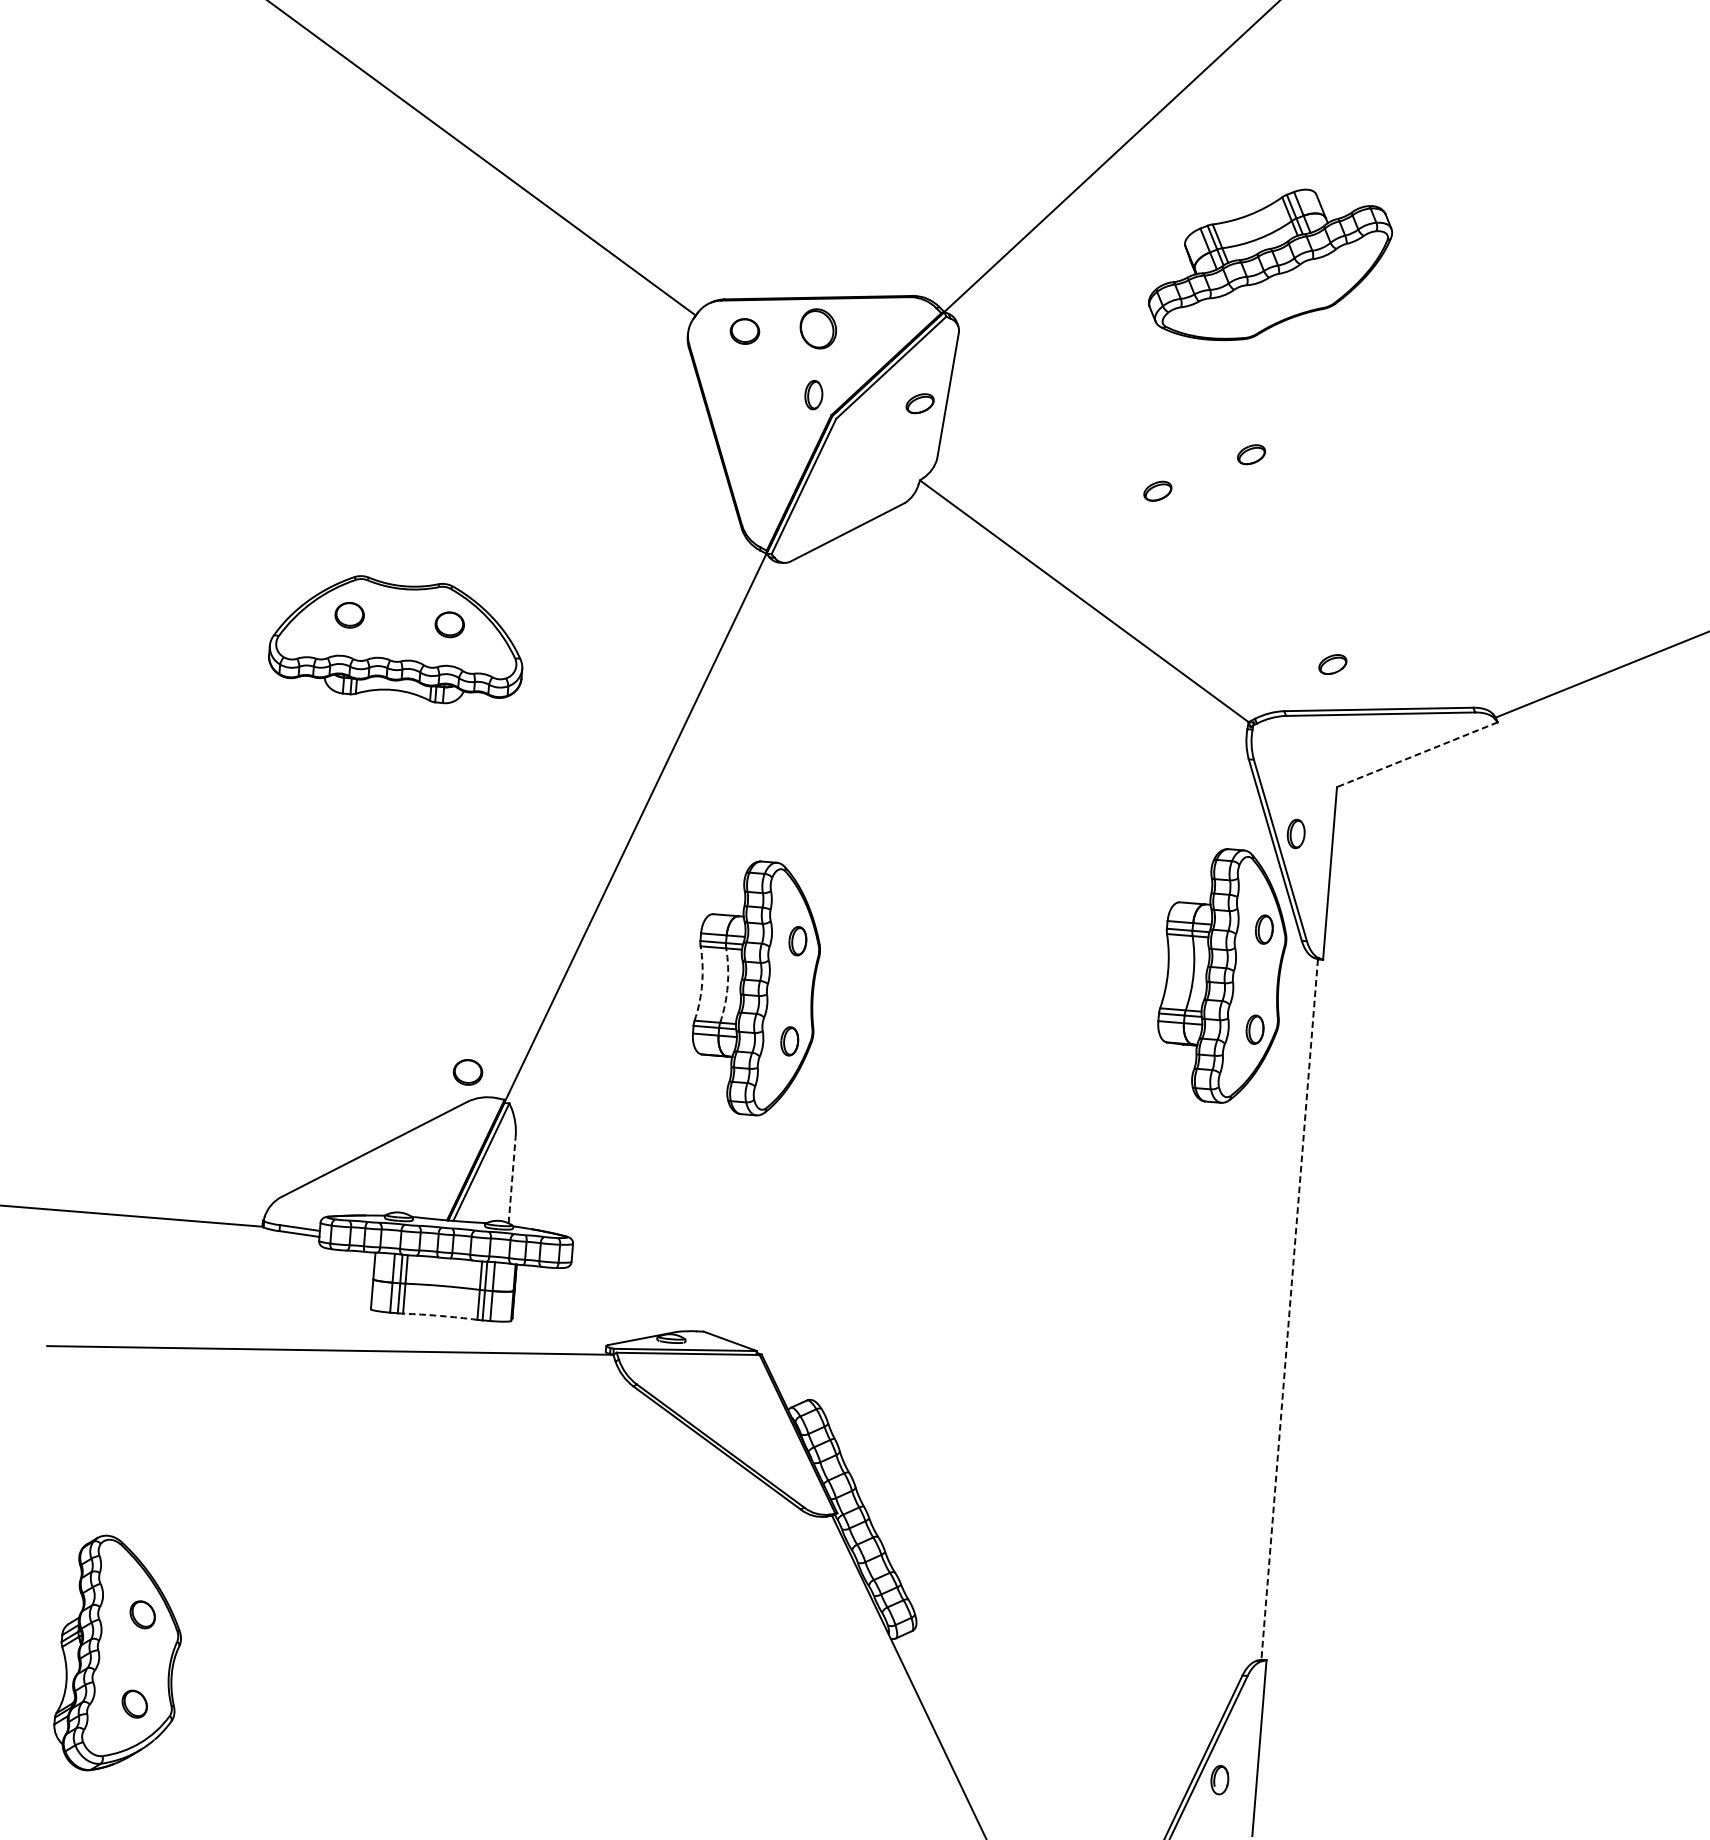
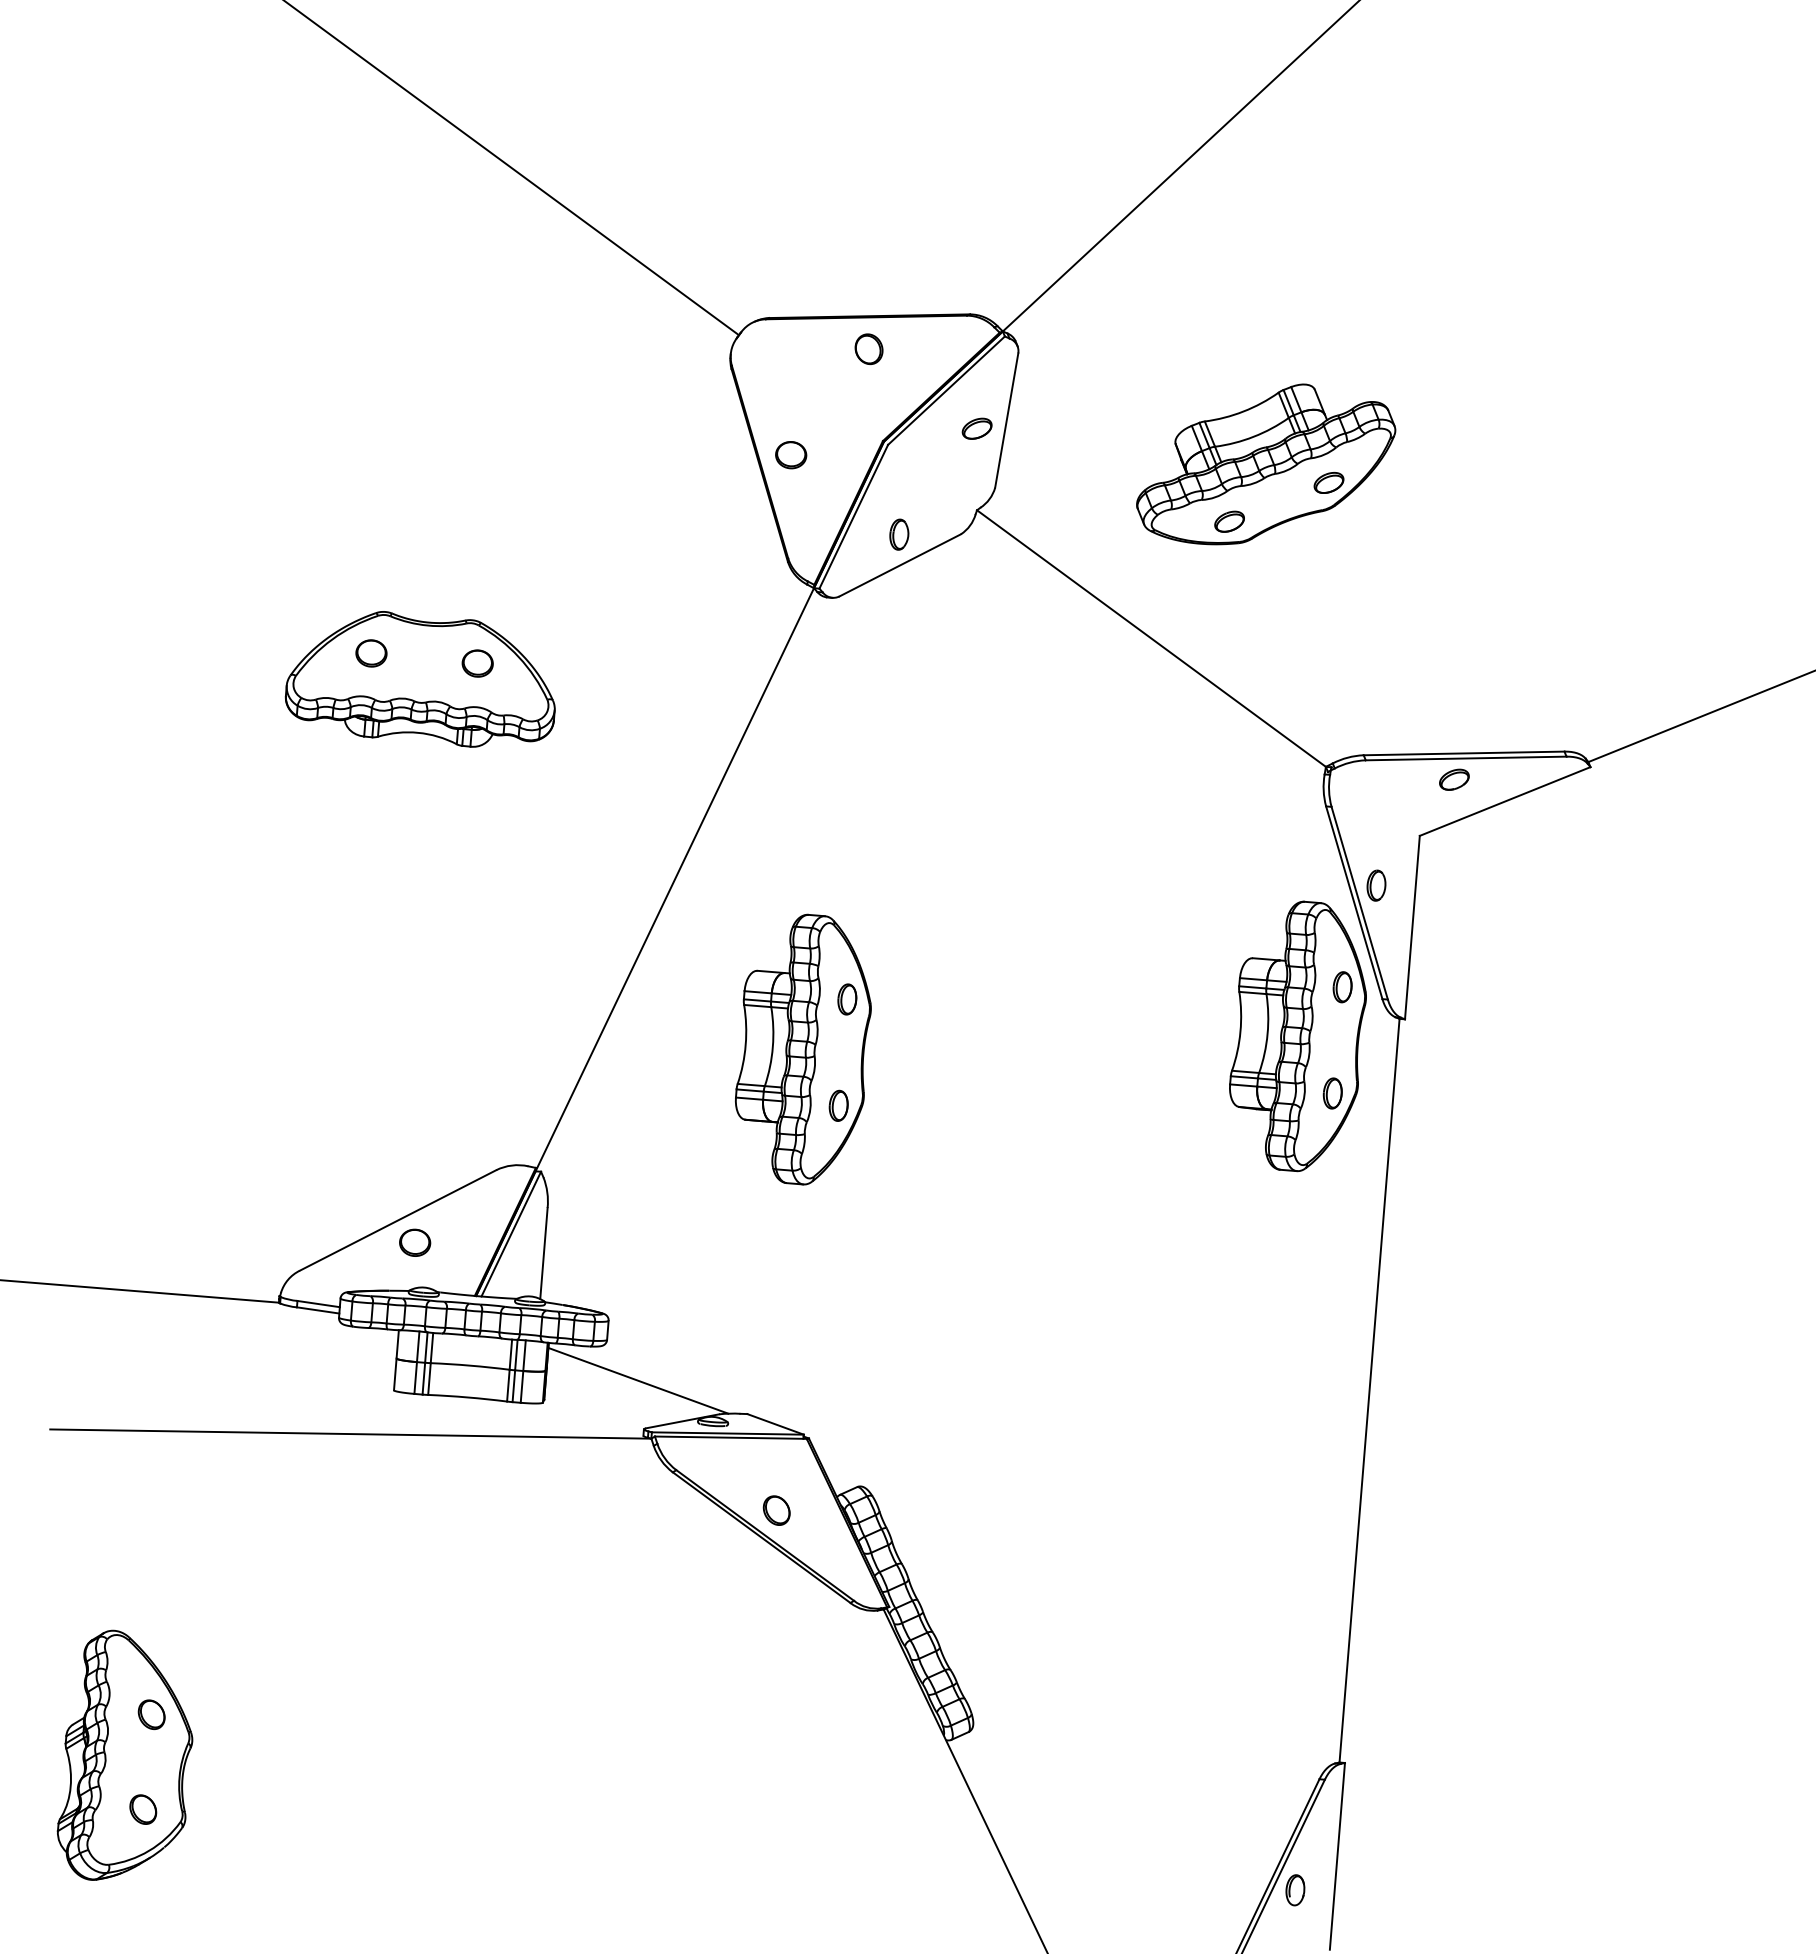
part: (1270, 264) -> (1266, 464), moved
part: (817, 328) -> (868, 348), size x0.71
part: (745, 331) -> (791, 455), moved
part: (814, 394) -> (899, 534), moved
part: (1332, 664) -> (1454, 779), moved
line: (1417, 754) -> (1505, 801), dashed -> solid
arc: (701, 983) -> (745, 1044), dashed -> solid
arc: (727, 986) -> (772, 1047), dashed -> solid
part: (468, 1072) -> (415, 1242), moved
line: (511, 1180) -> (543, 1253), dashed -> solid
line: (601, 1300) -> (638, 1380), added
line: (1289, 1310) -> (1369, 1391), dashed -> solid
arc: (440, 1316) -> (467, 1397), dashed -> solid
part: (731, 1422) -> (776, 1510), added

